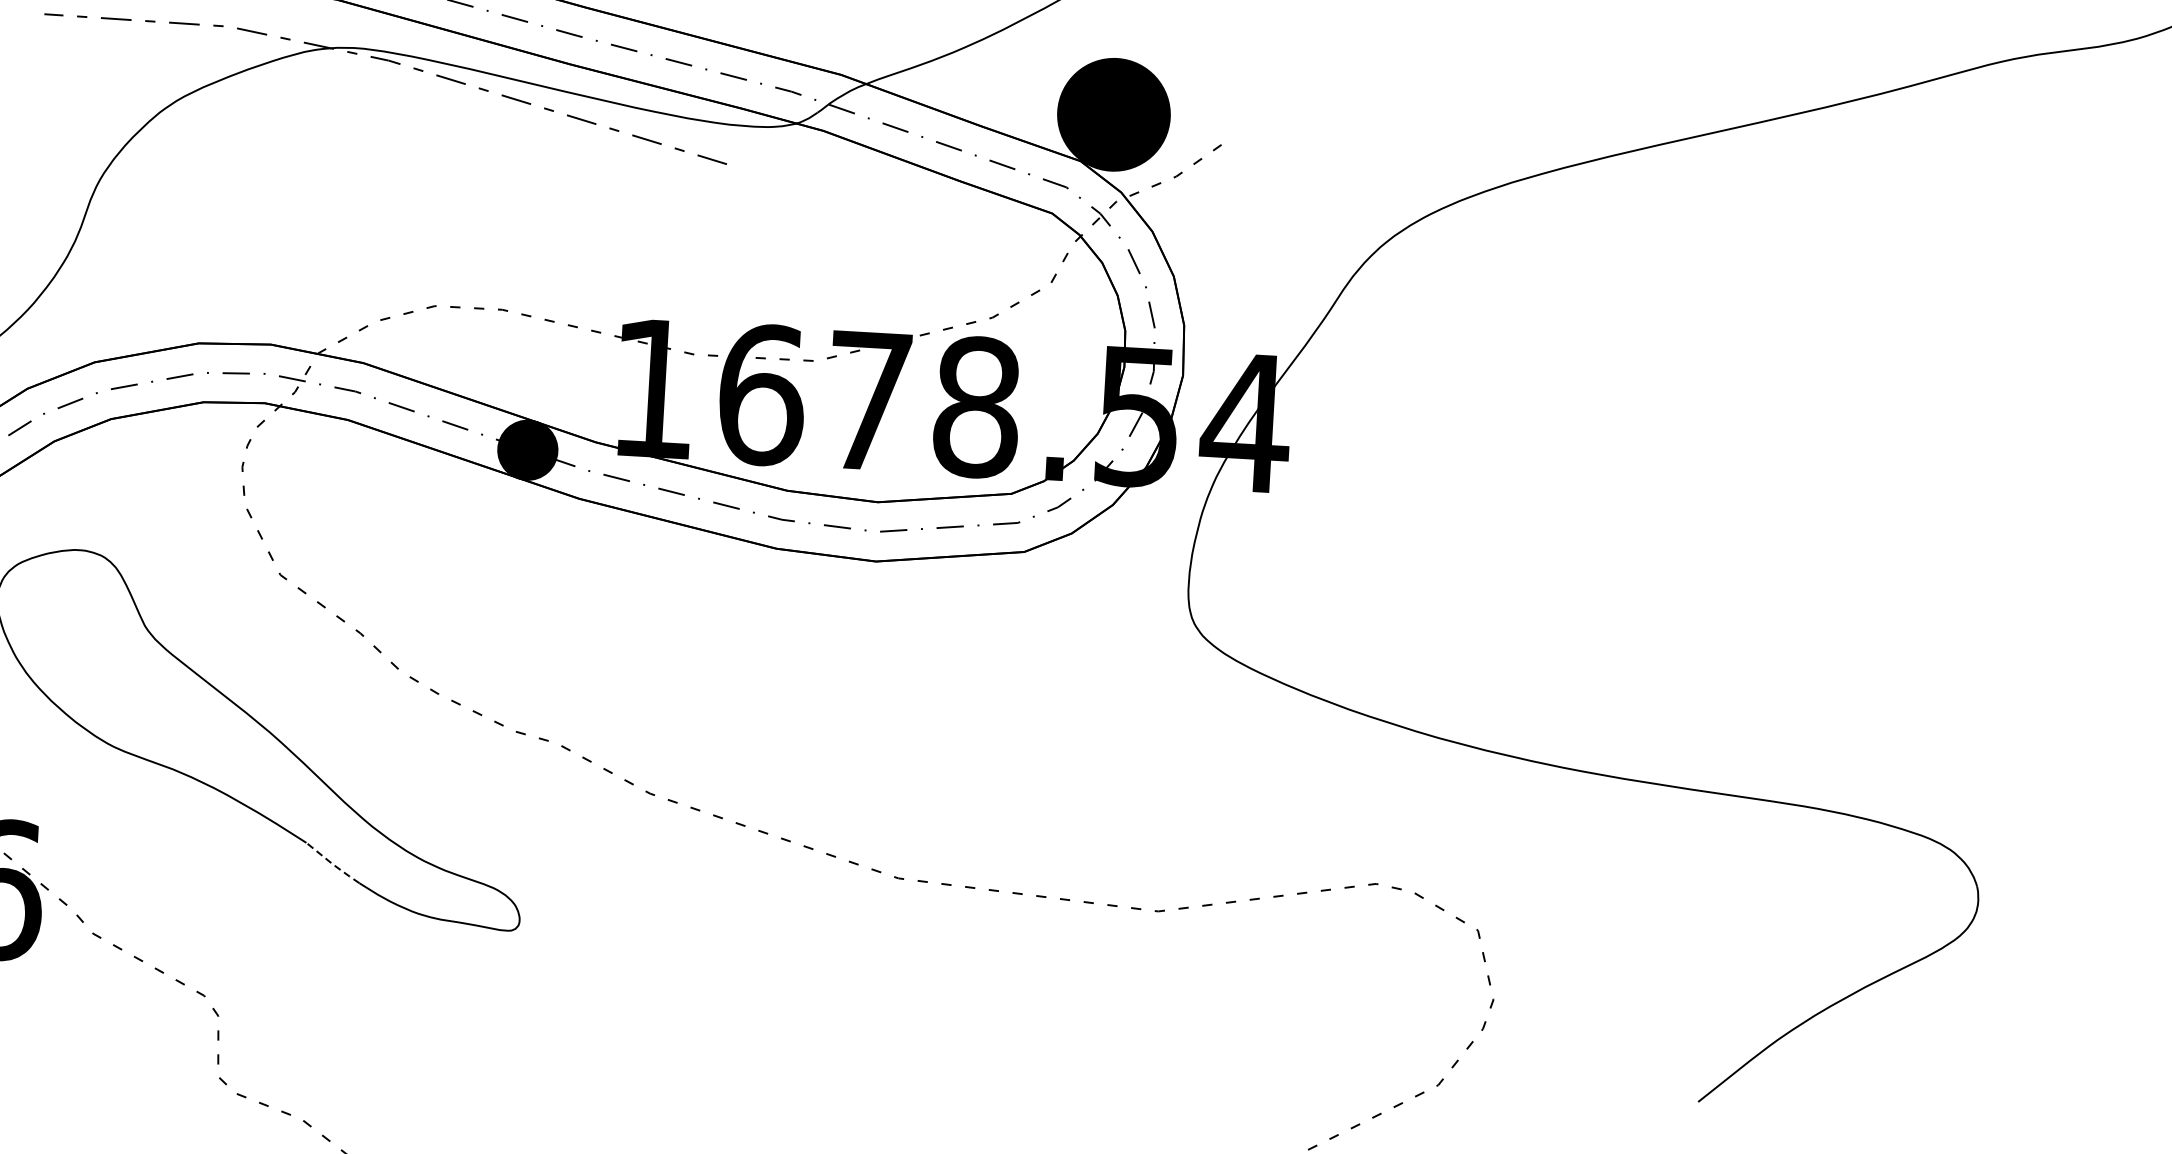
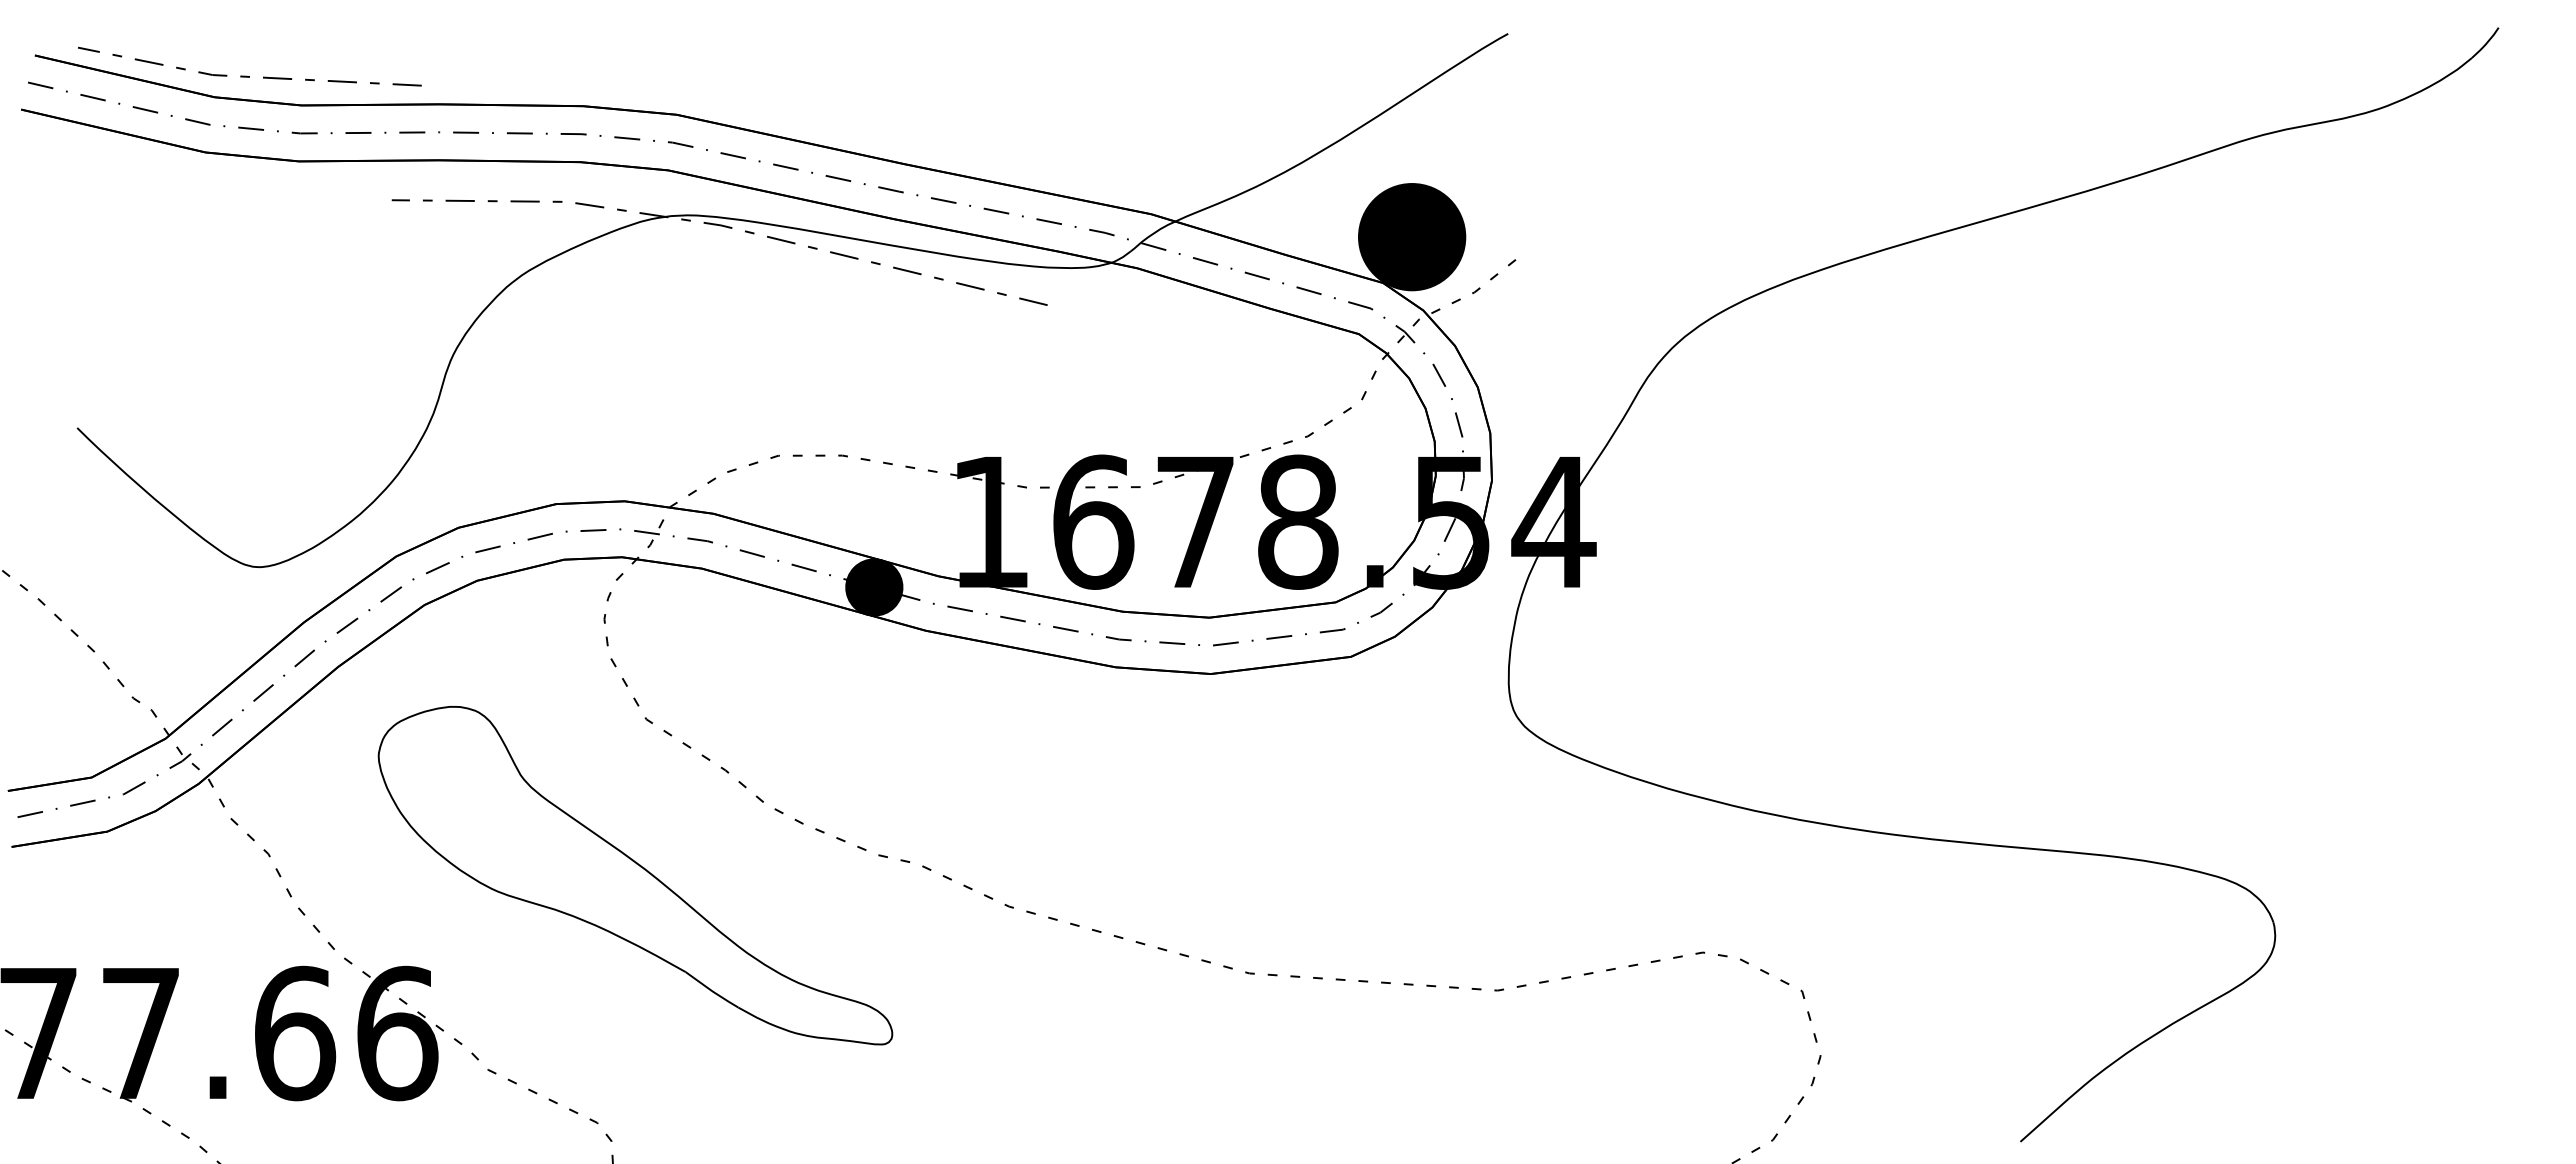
line: (333, 864) -> (712, 991), dashed -> solid

